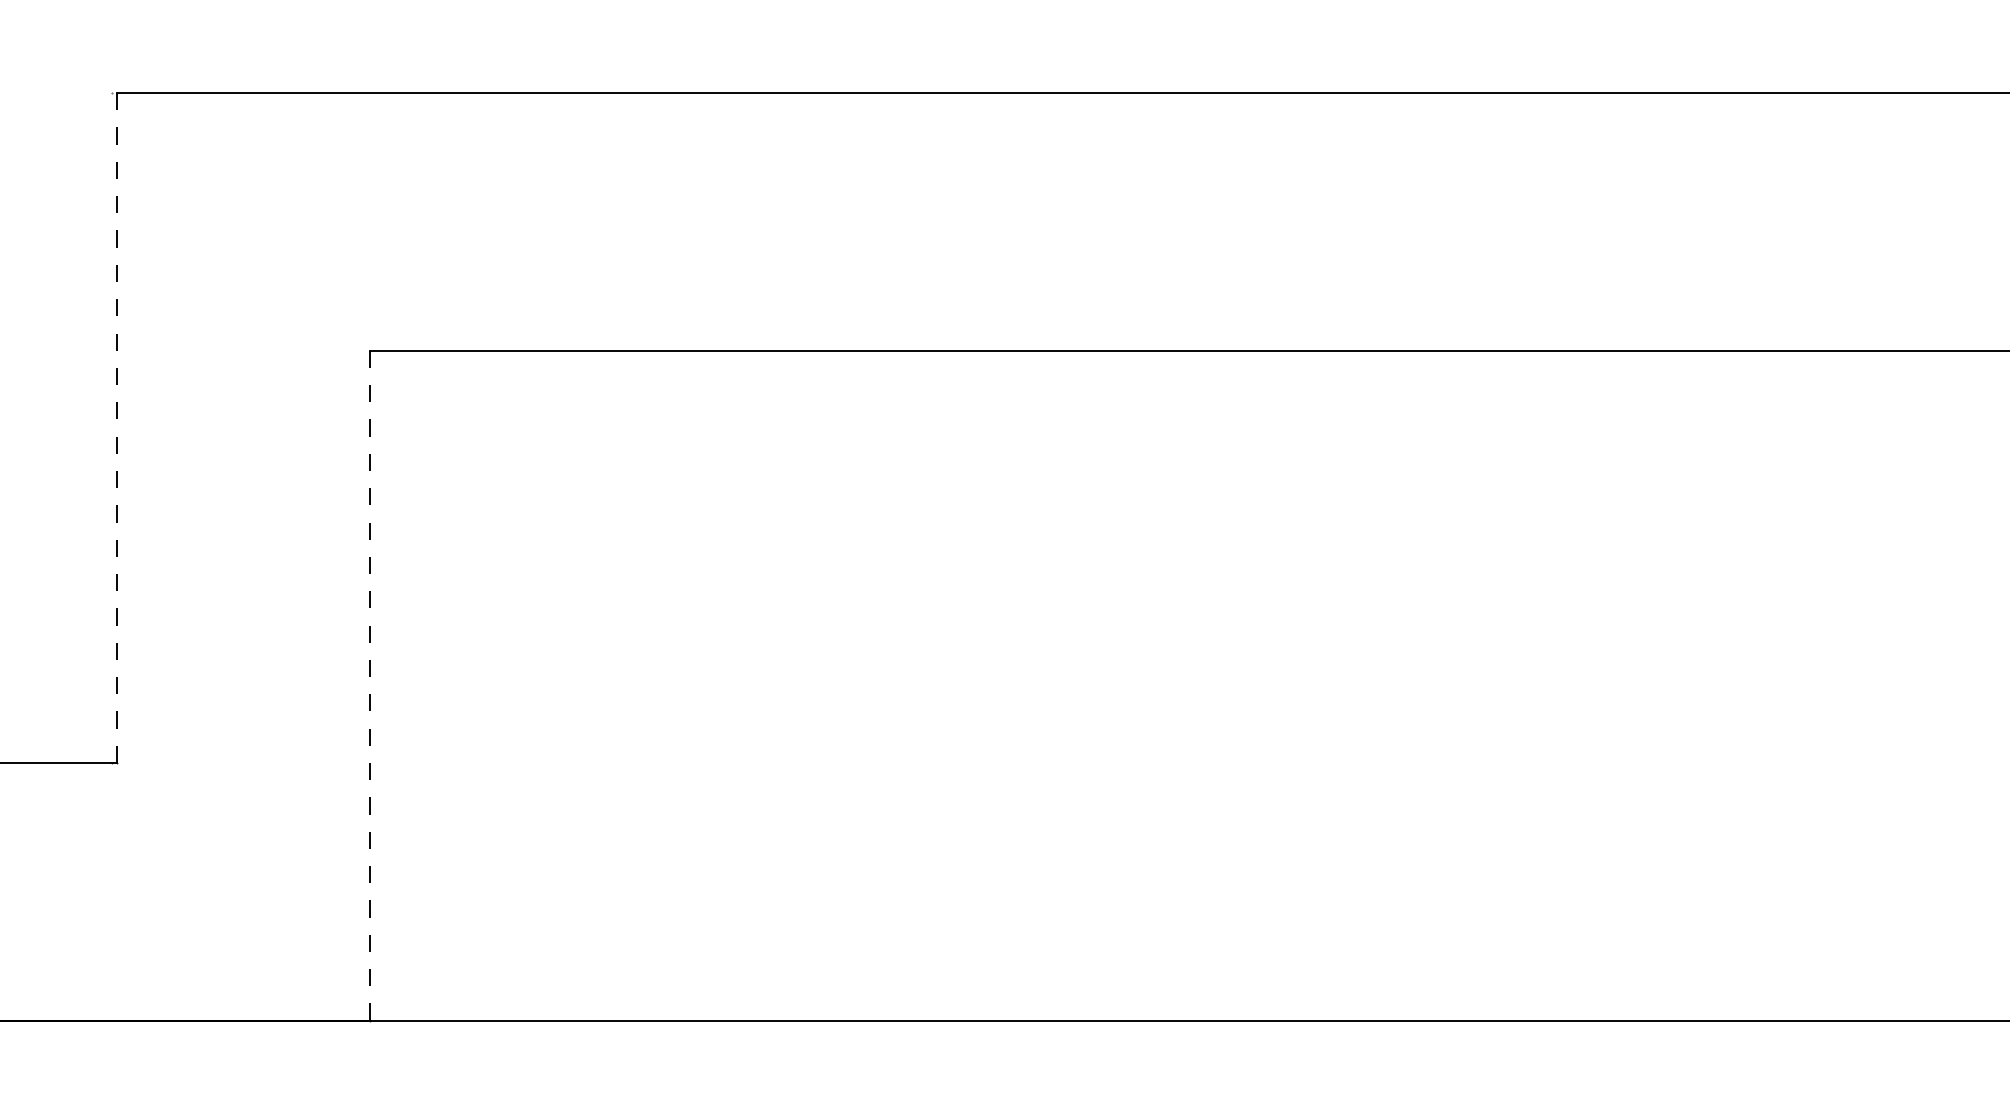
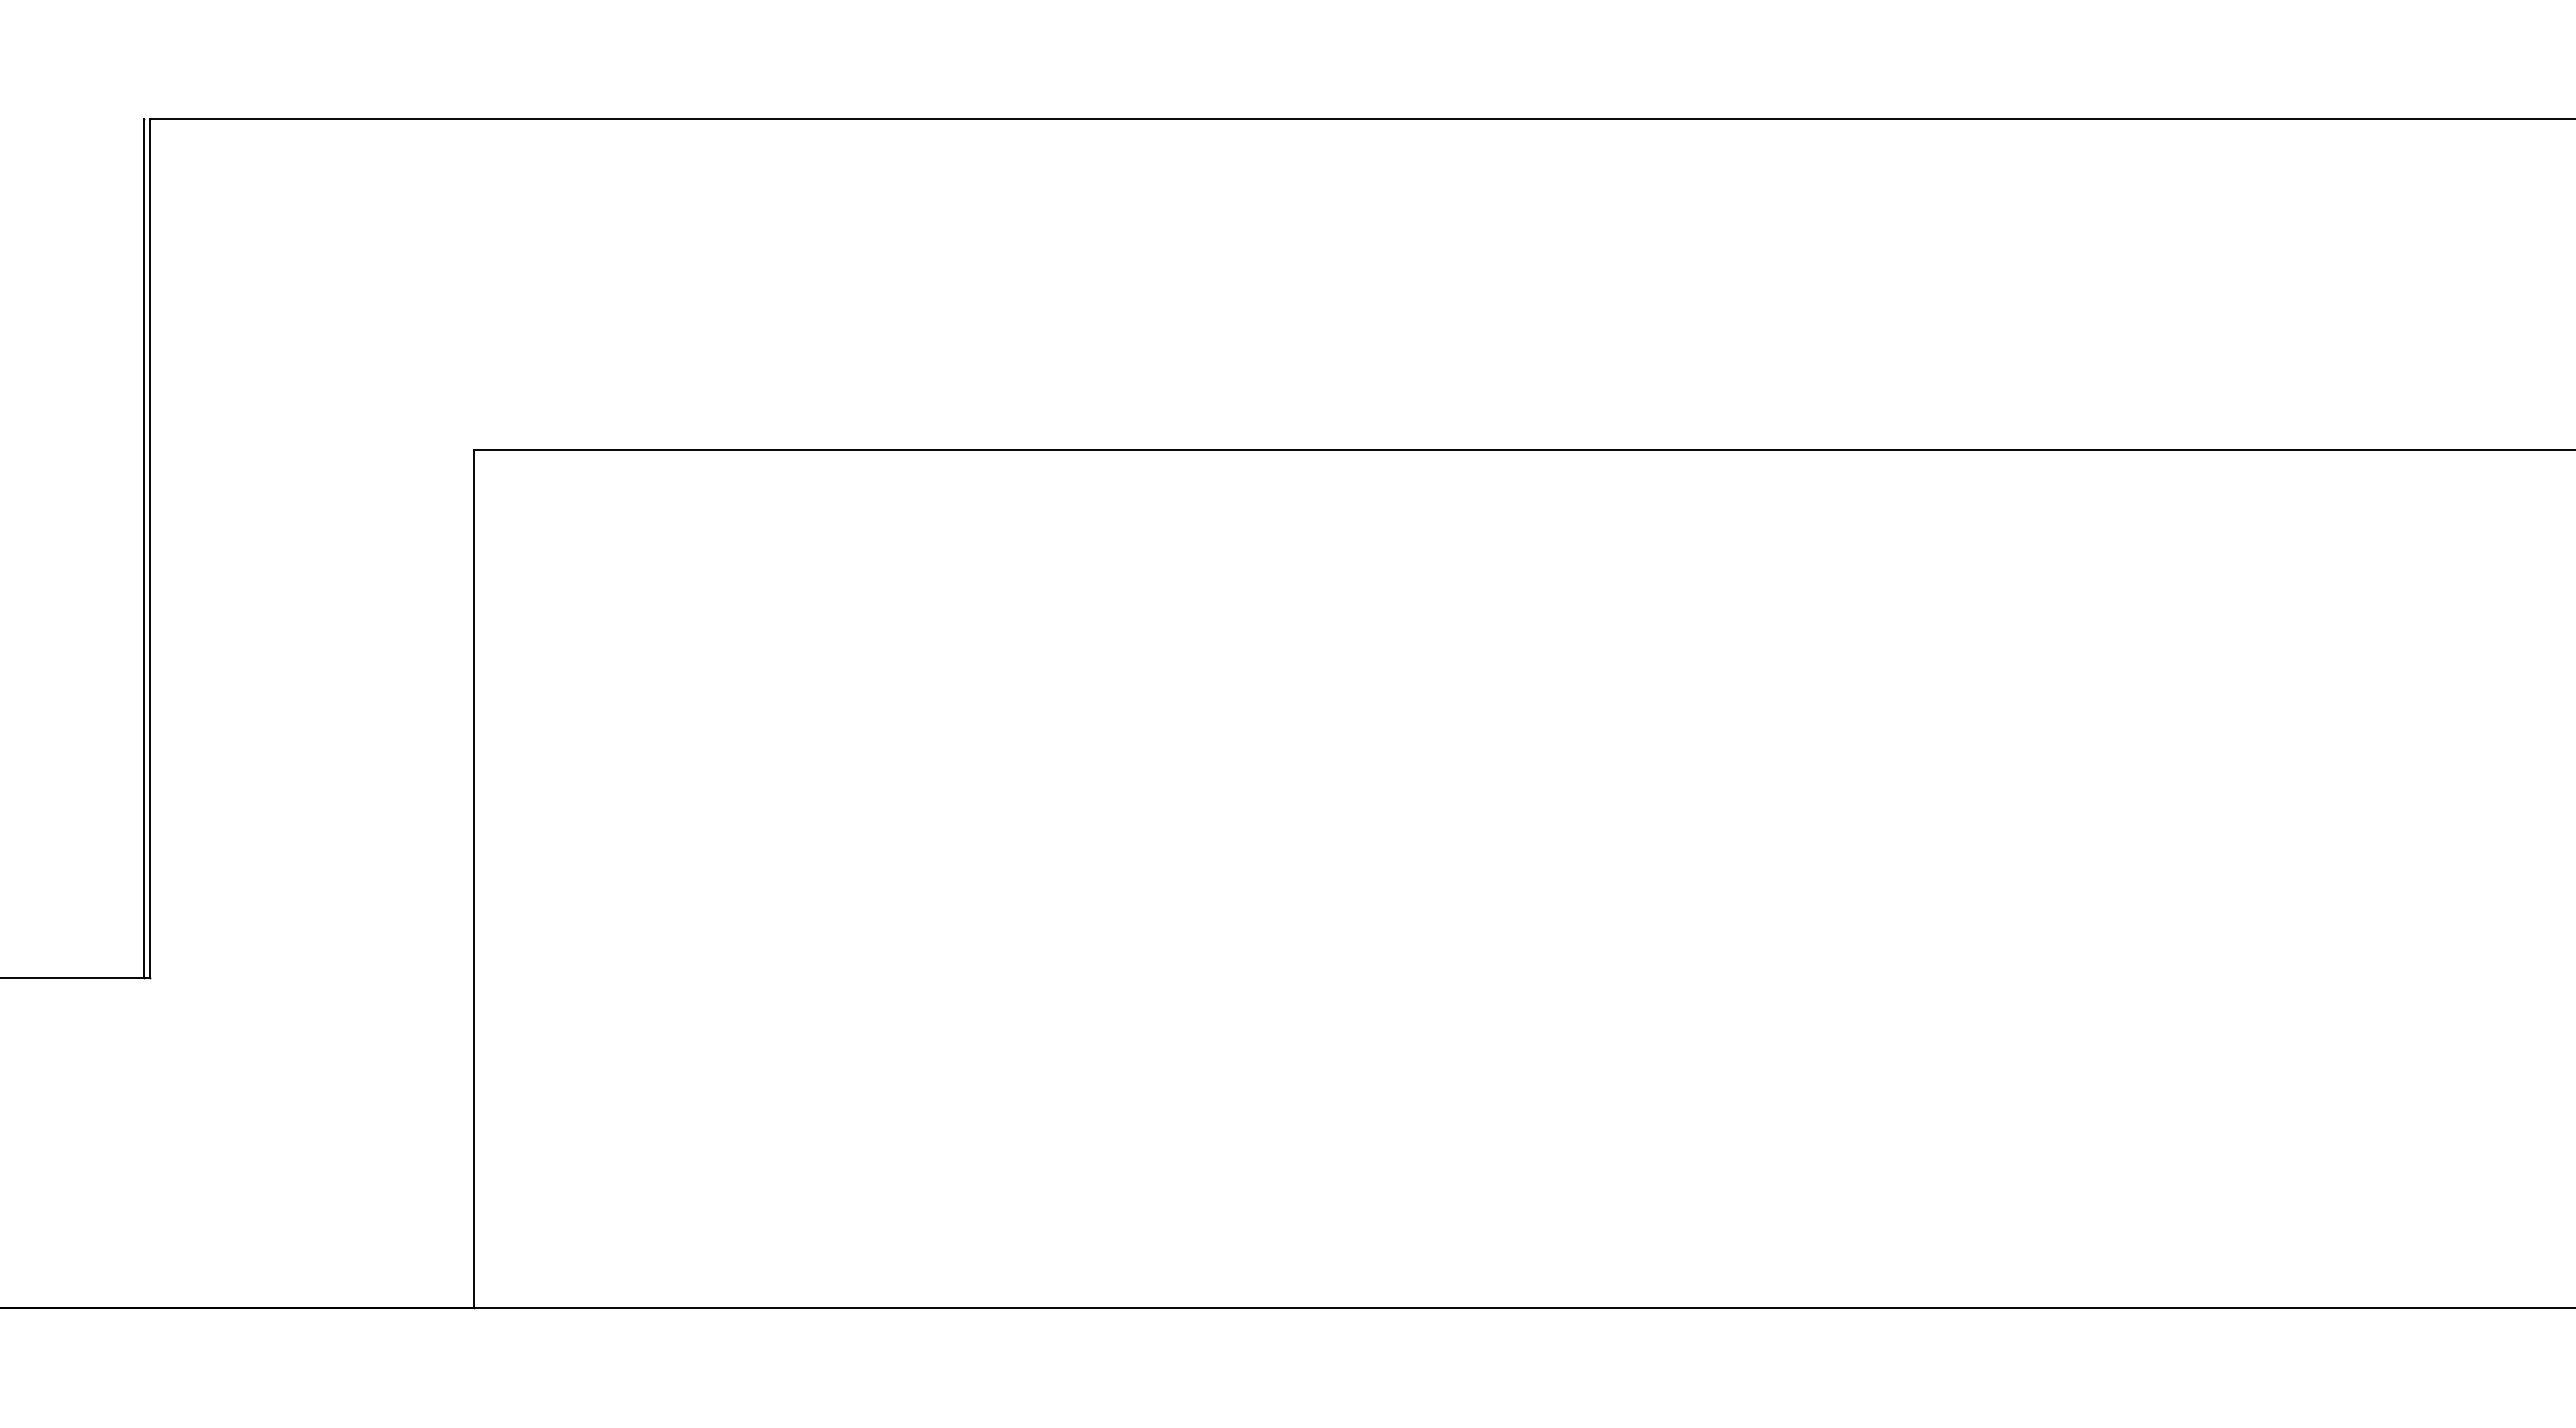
line: (111, 427) -> (143, 548), added
line: (117, 428) -> (150, 549), dashed -> solid
line: (369, 685) -> (473, 878), dashed -> solid

